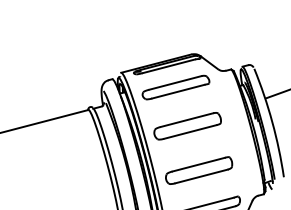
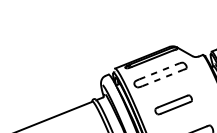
line: (175, 82) -> (159, 70), solid -> dashed
line: (178, 91) -> (162, 77), solid -> dashed
part: (187, 126) -> (173, 105), size x0.7

